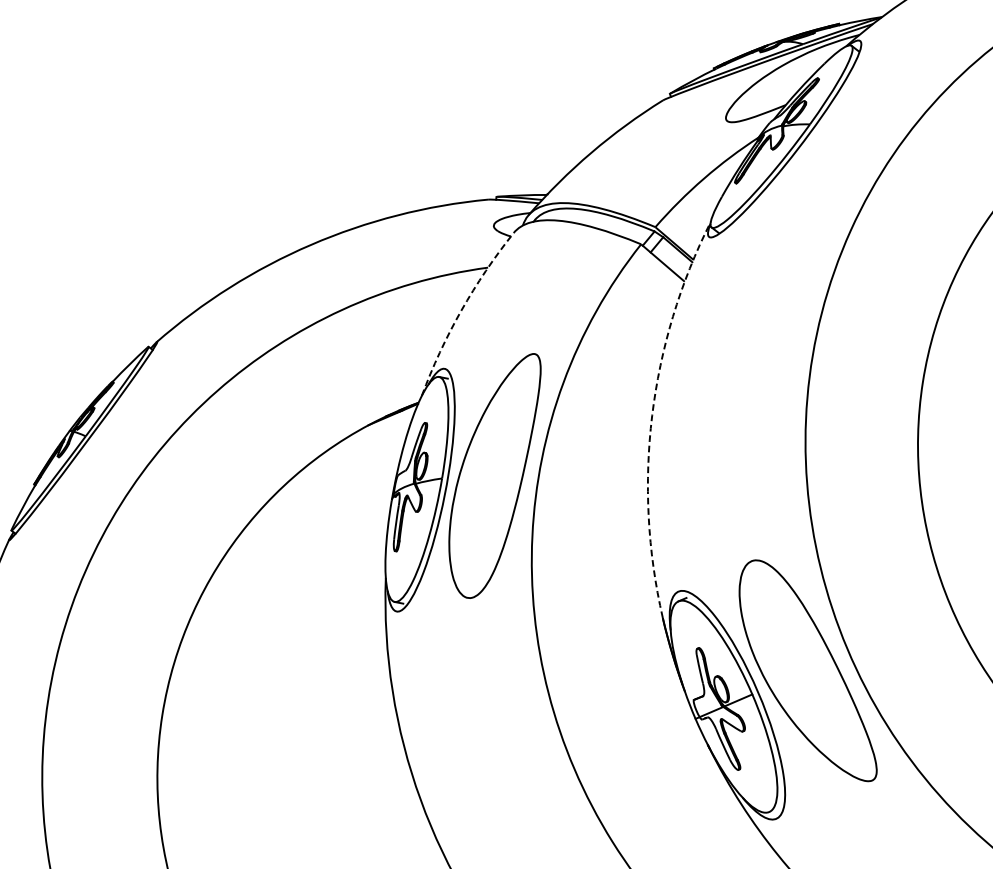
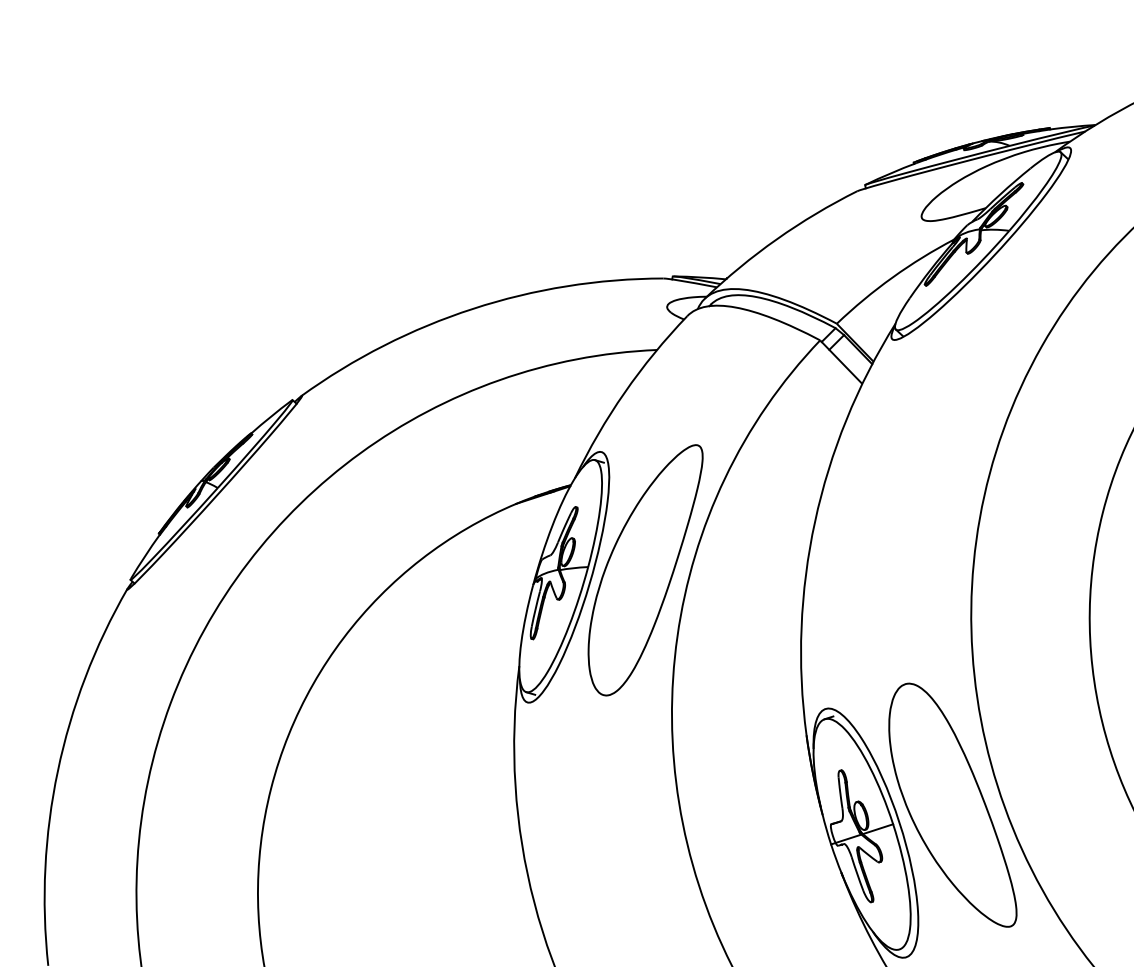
arc: (461, 310) -> (624, 392), dashed -> solid
arc: (652, 415) -> (815, 521), dashed -> solid

